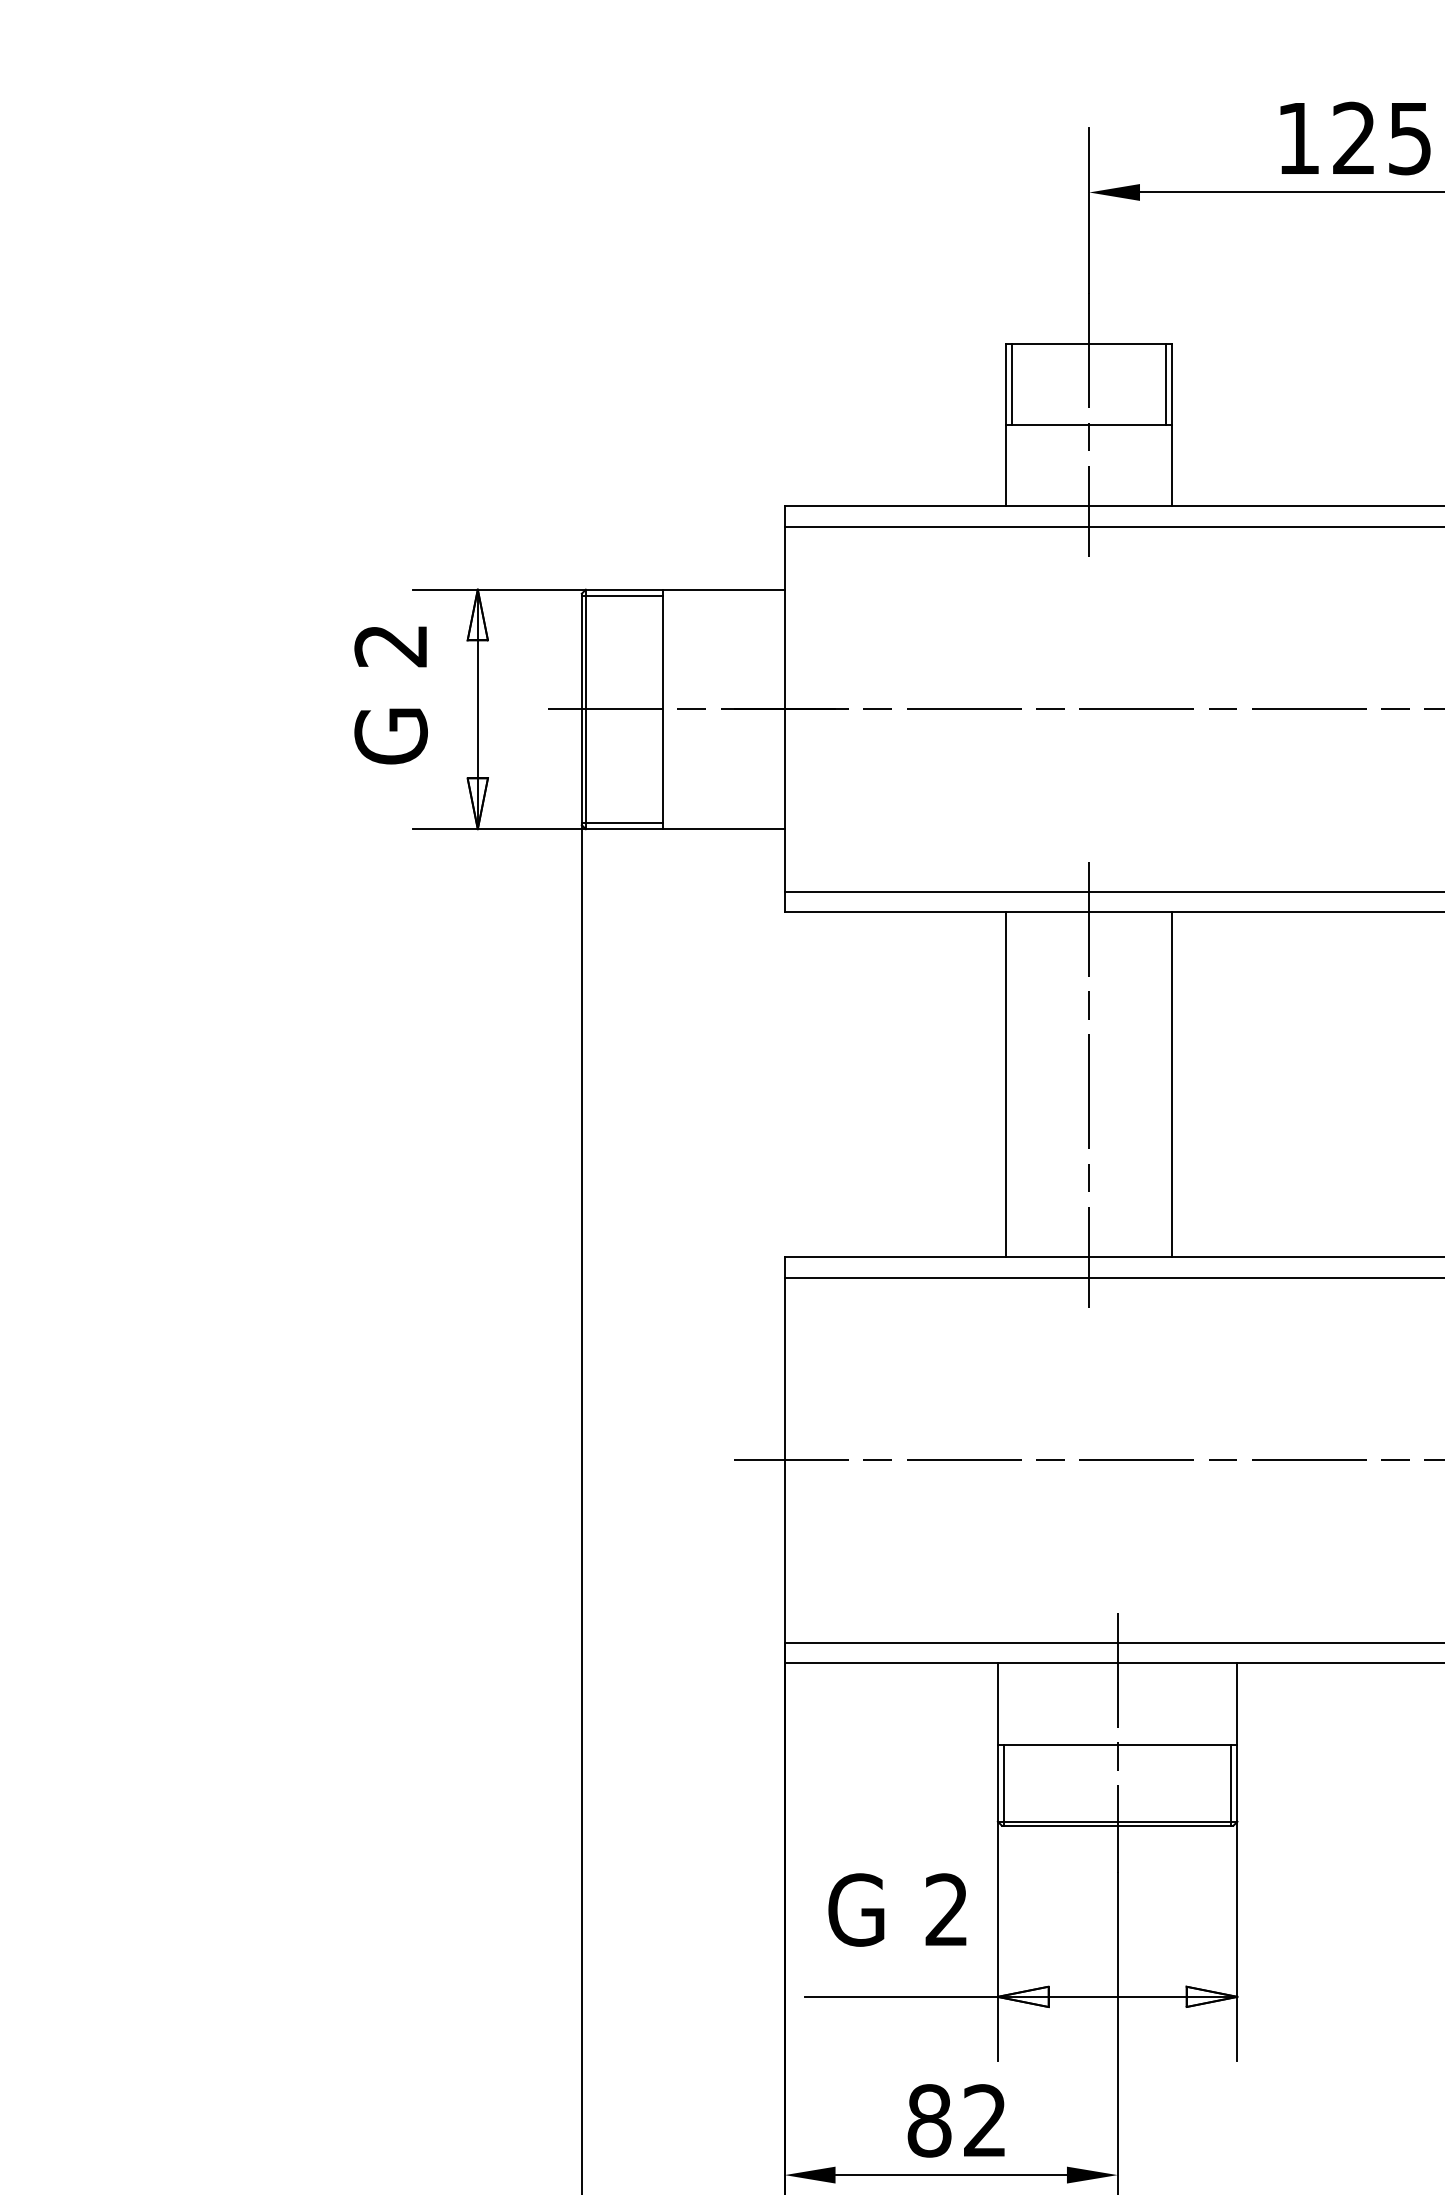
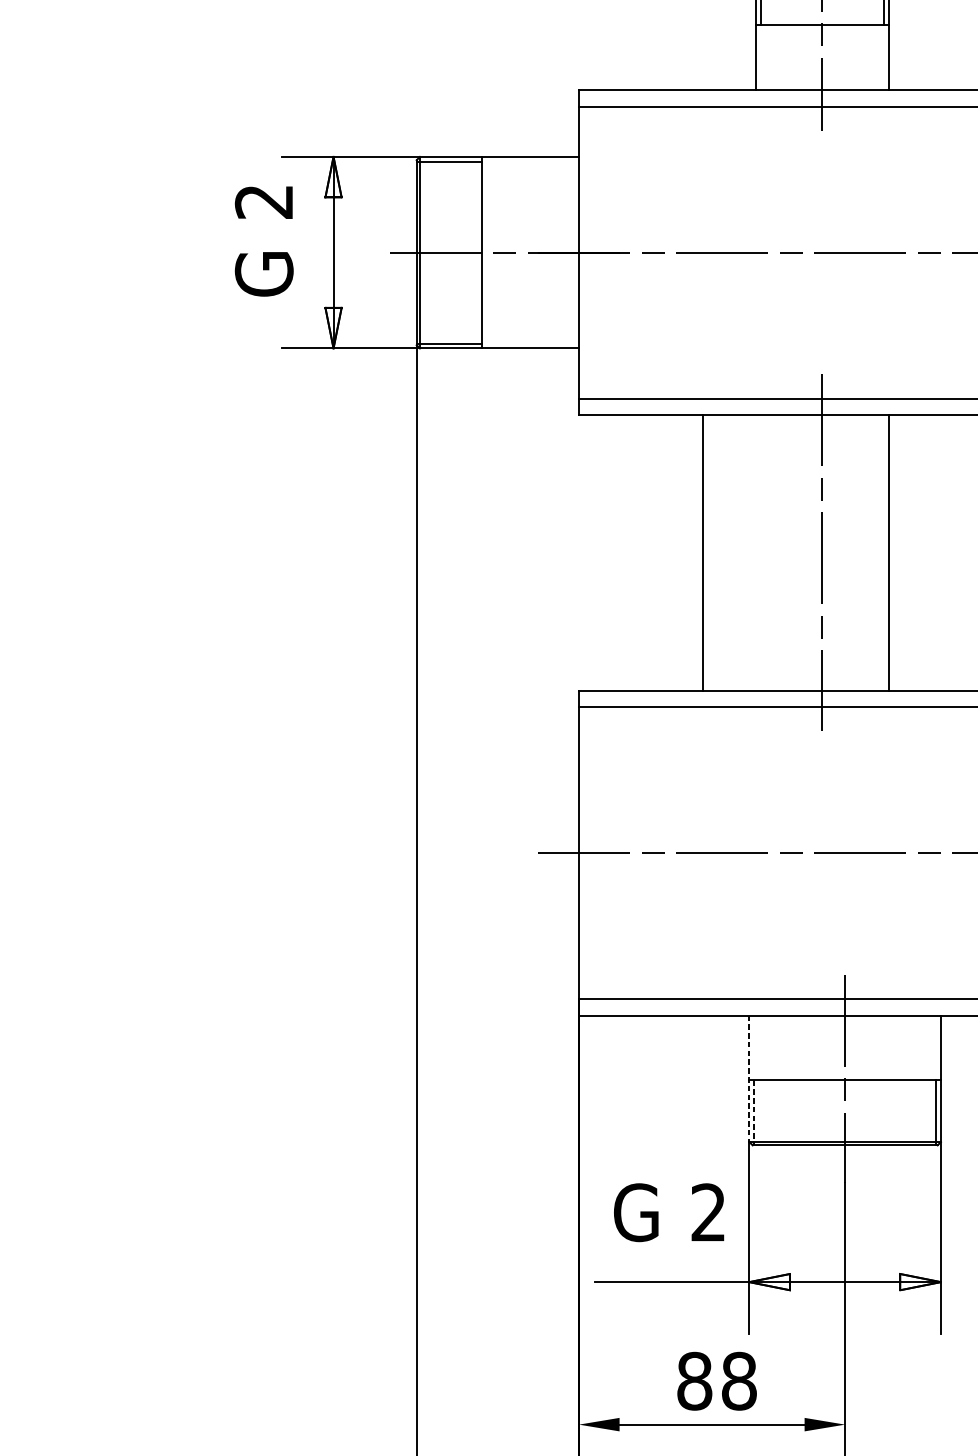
line: (1006, 1084) -> (703, 552), moved
line: (997, 1743) -> (749, 1079), solid -> dashed
line: (1003, 1785) -> (753, 1113), solid -> dashed
text: (985, 2120) -> (739, 1380), 82 -> 88

